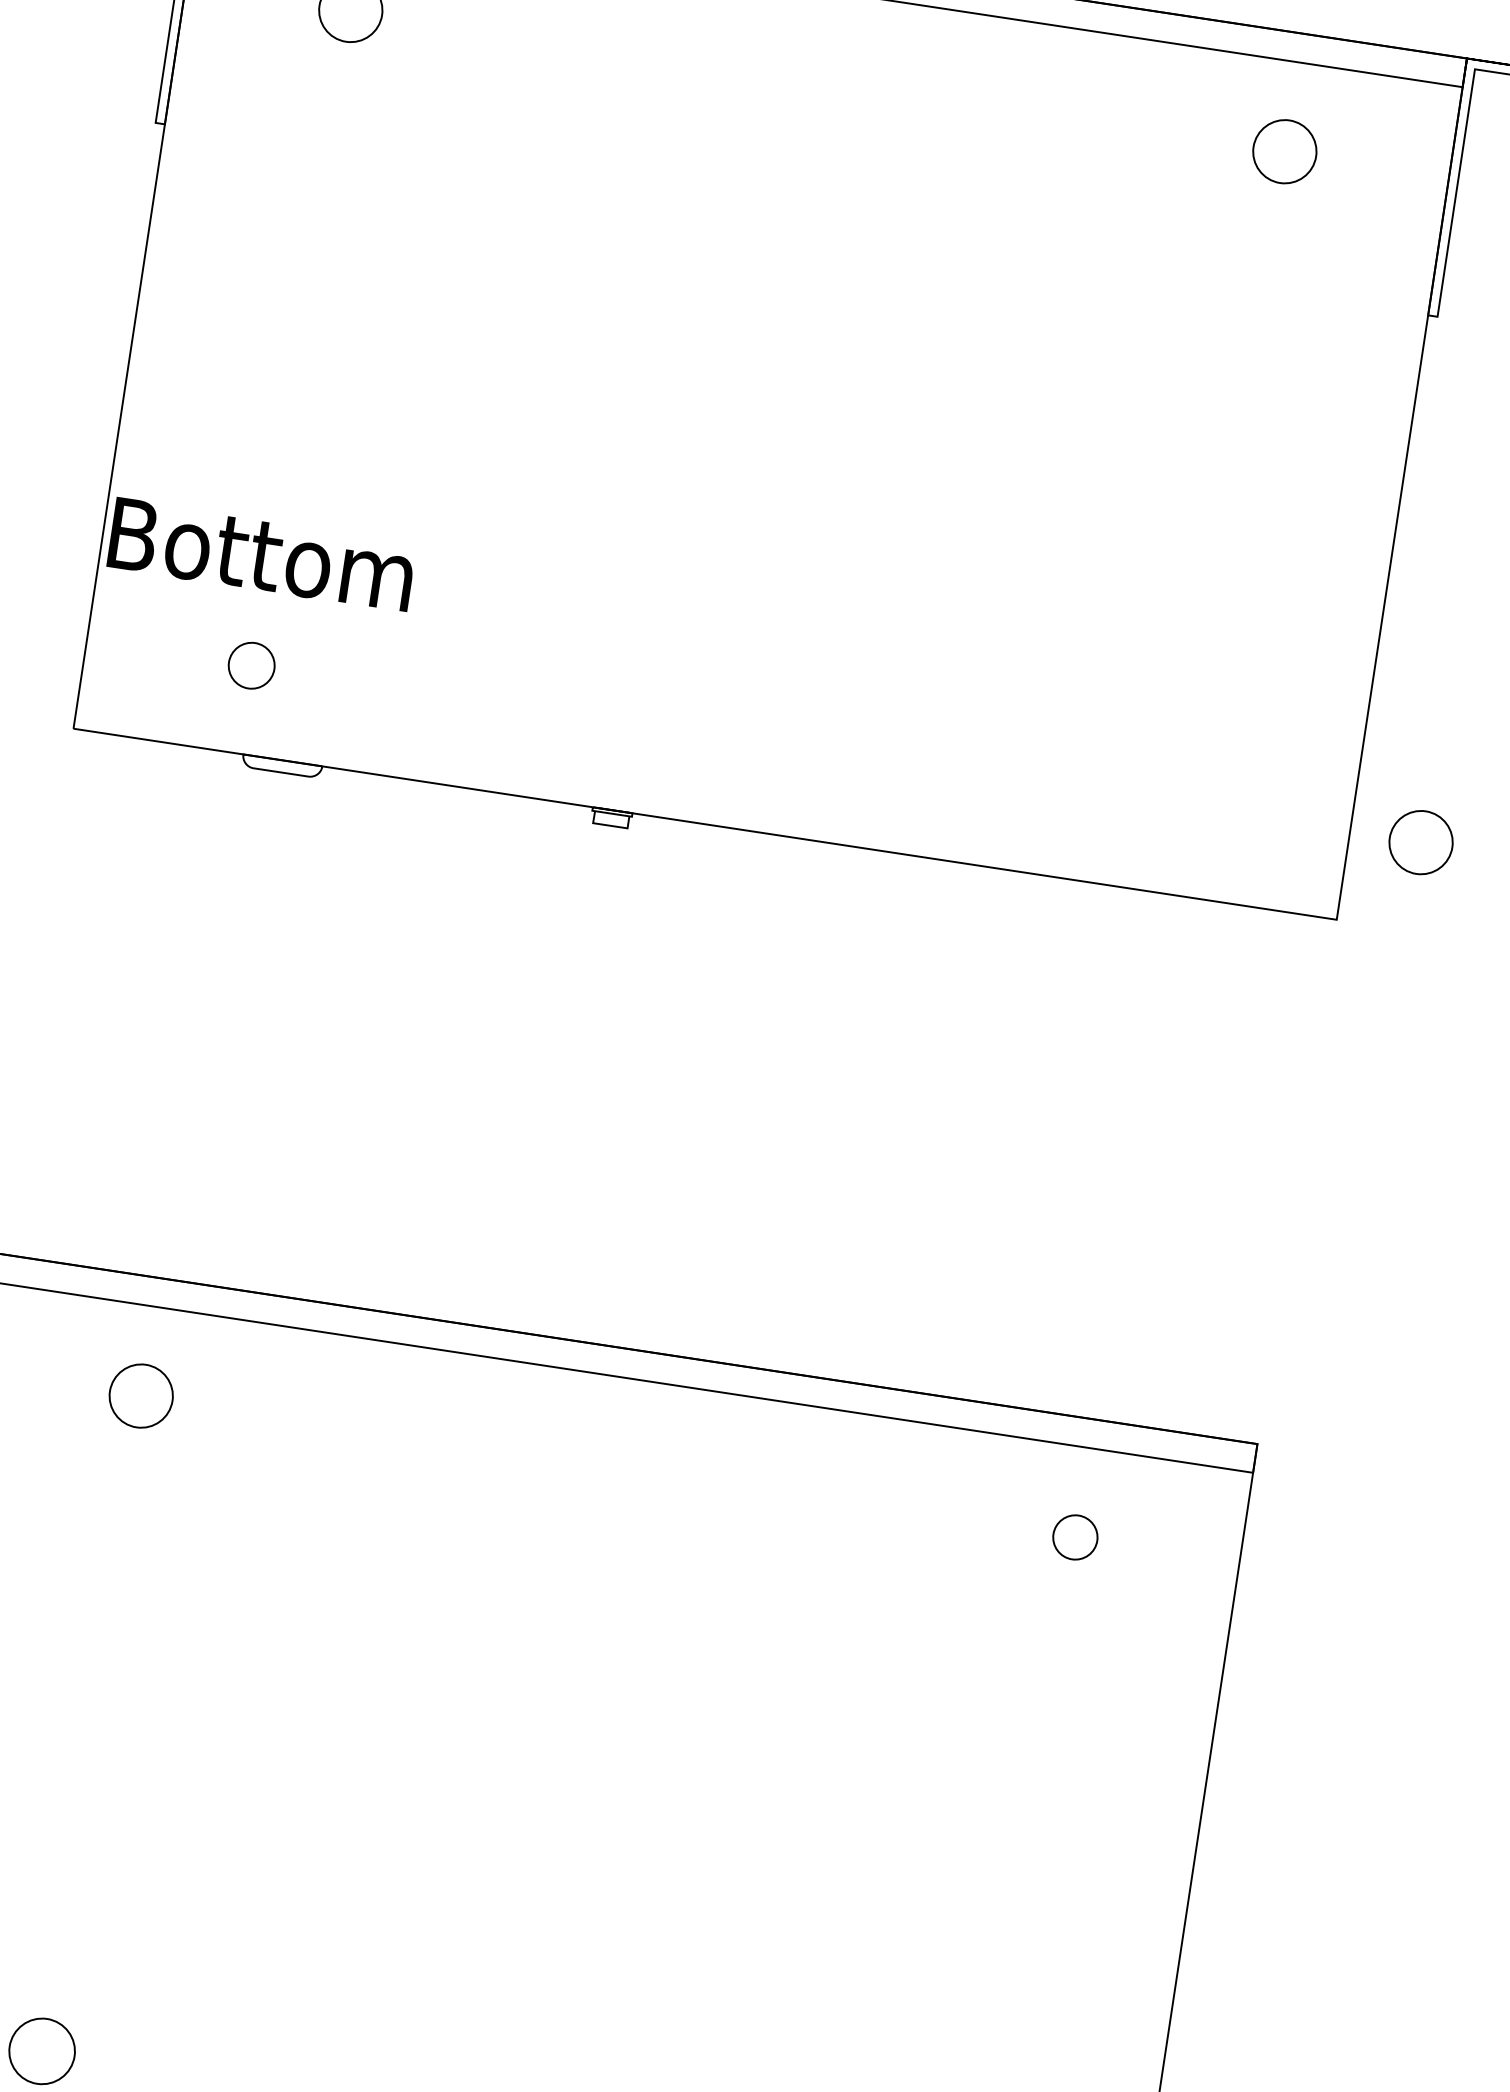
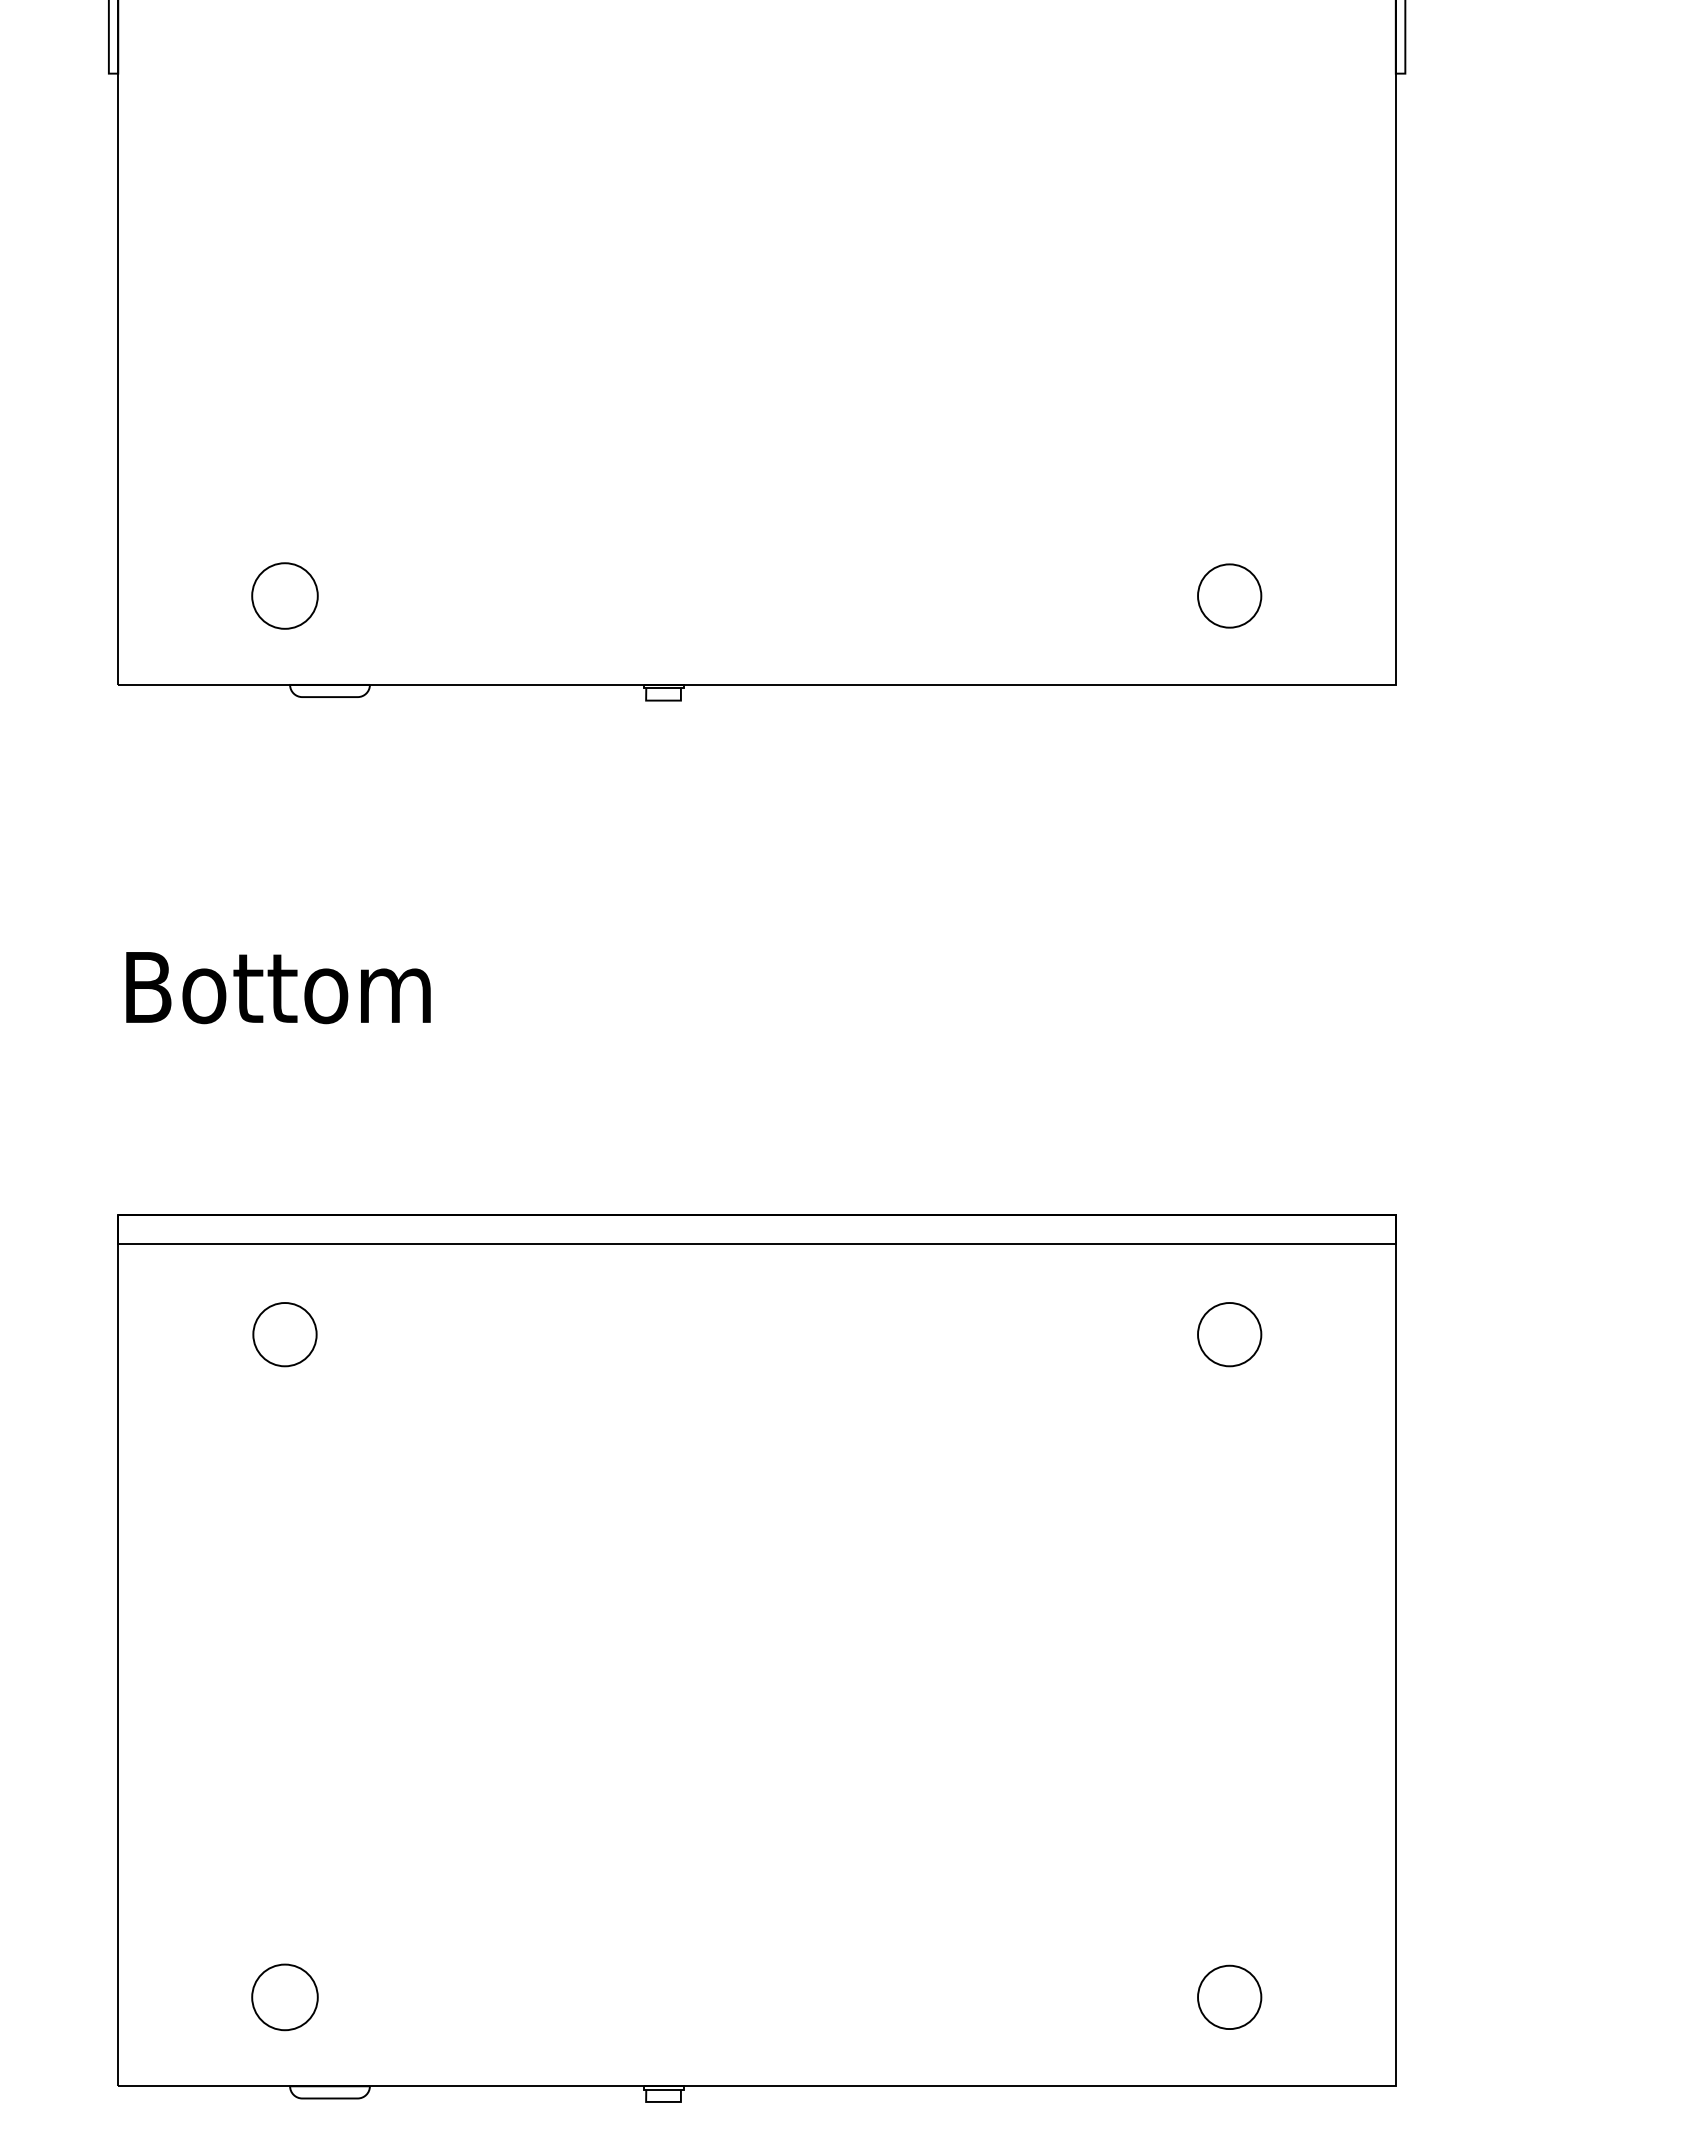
text: (261, 555) -> (278, 988), moved
part: (251, 665) -> (284, 595), size x1.43
part: (1420, 842) -> (1229, 595), moved
part: (1075, 1537) -> (1229, 1334), size x1.43

